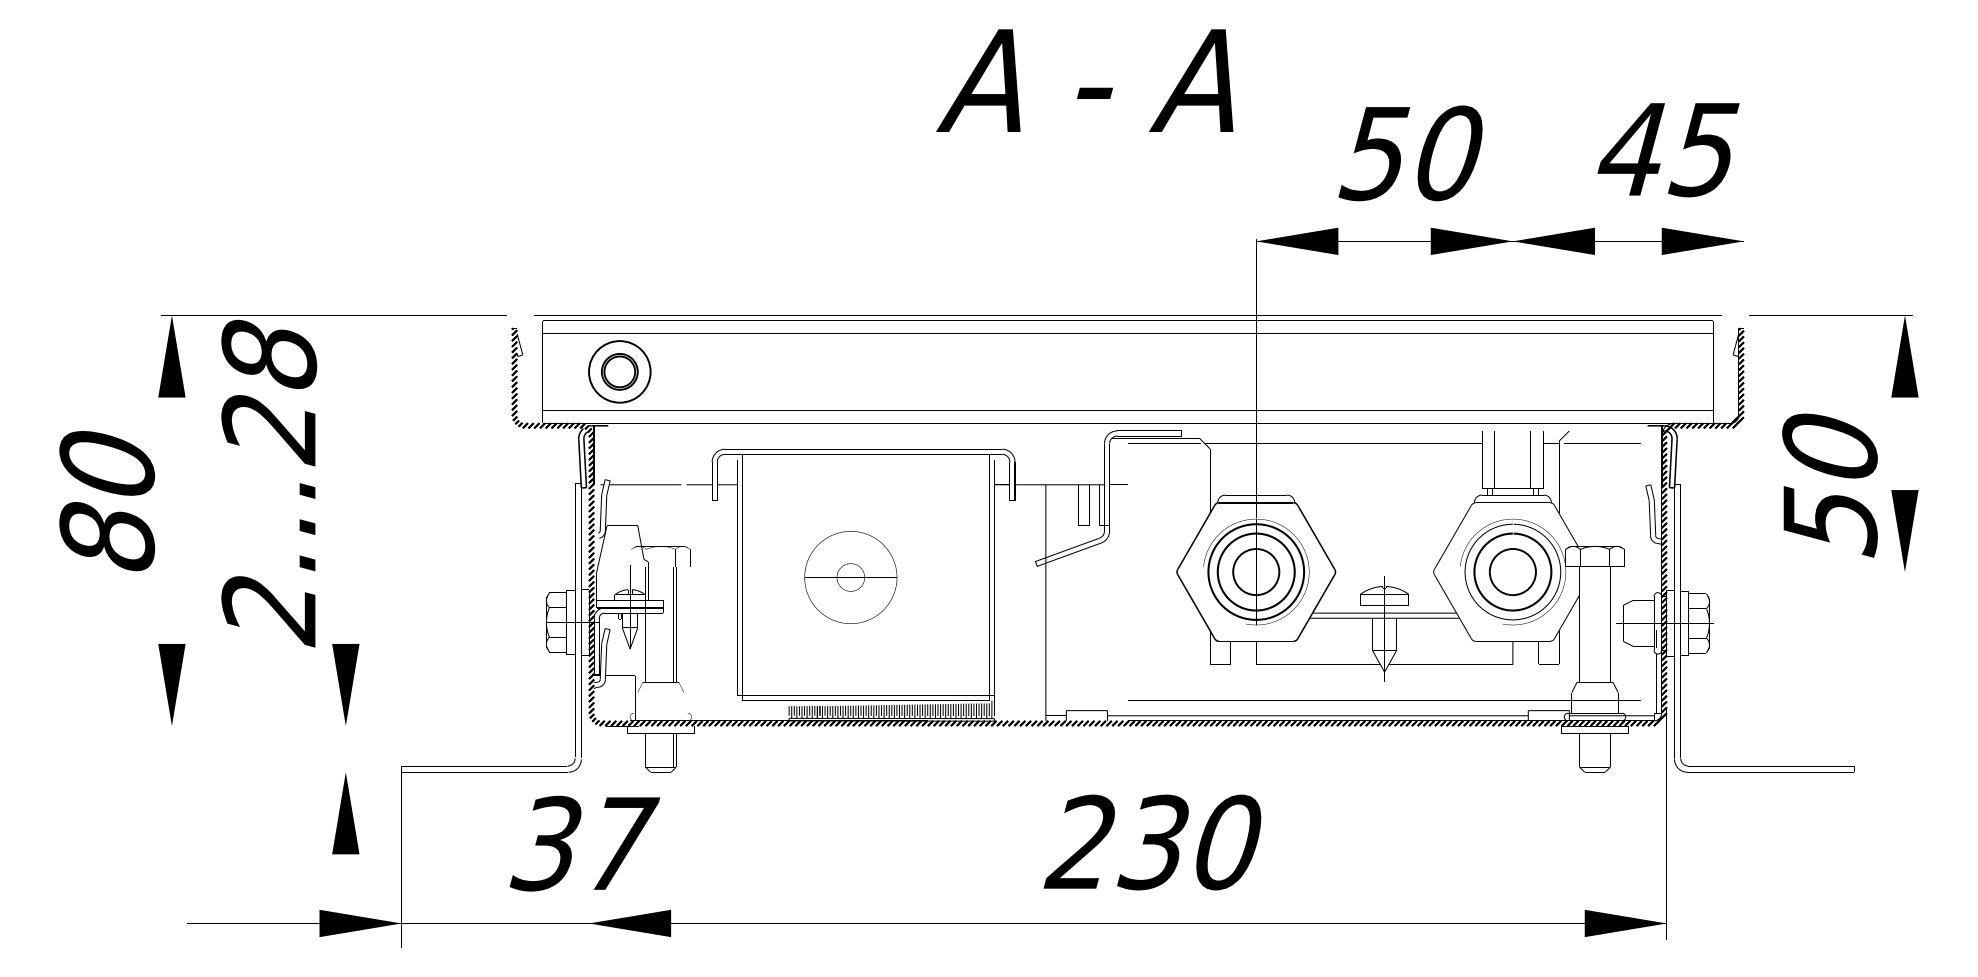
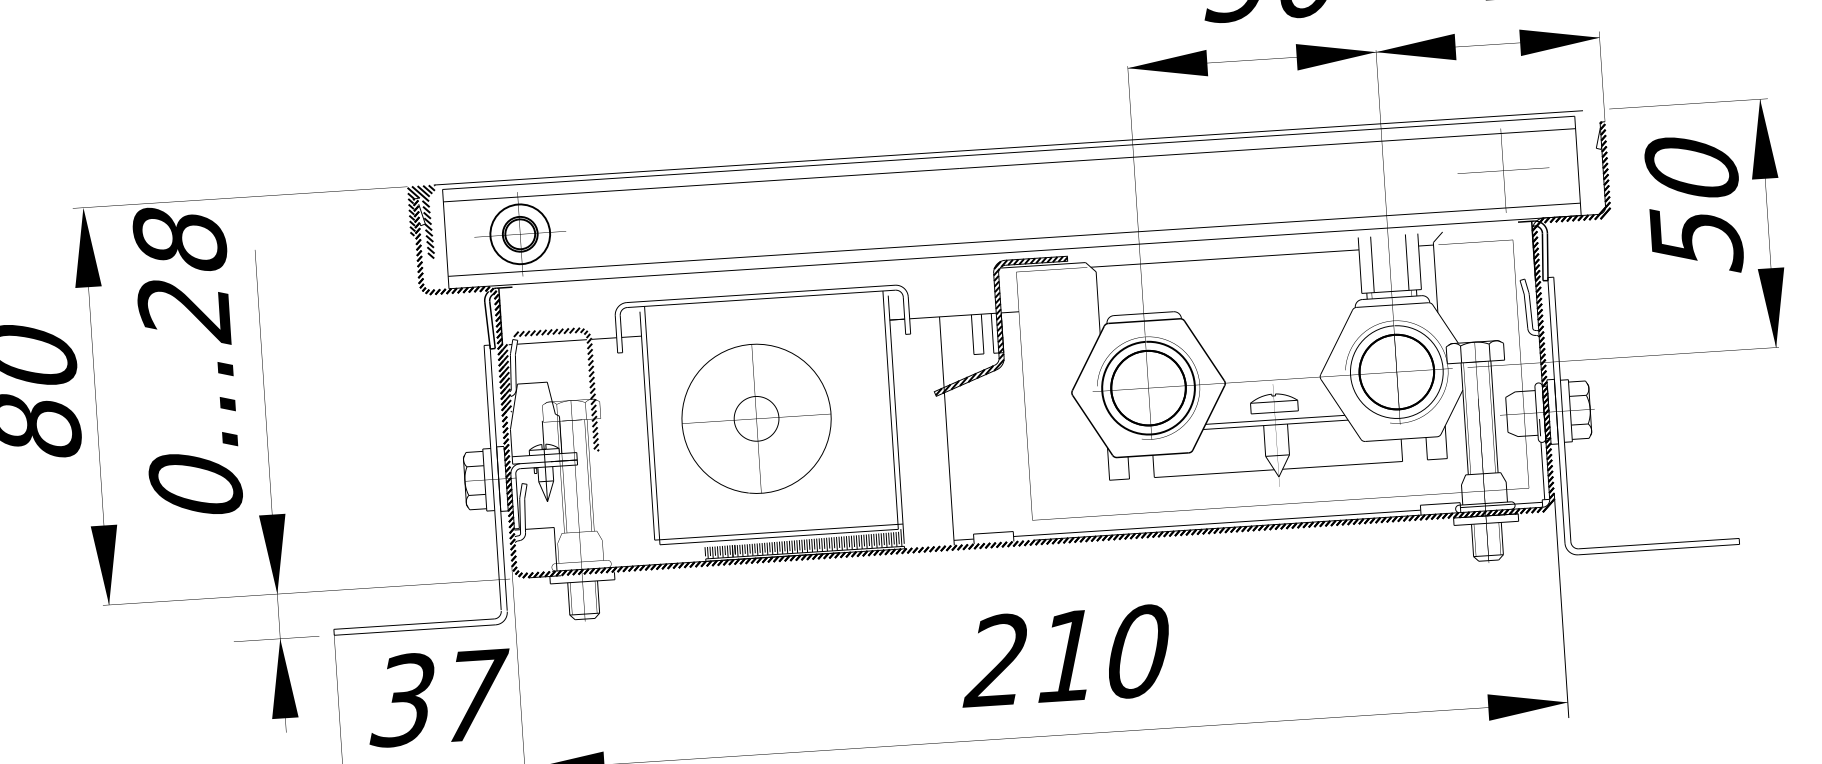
hatch: (520, 353) -> (423, 222), added
text: (1829, 485) -> (1693, 205), moved
hatch: (1108, 497) -> (1000, 325), added
hatch: (640, 535) -> (550, 391), added
circle: (1255, 571) -> (1147, 387), size x1.67
circle: (1512, 571) -> (1396, 371), size x1.67
part: (850, 577) -> (756, 418), size x1.67
text: (269, 611) -> (196, 488), 2...28 -> 0...28
text: (1152, 842) -> (1065, 656), 230 -> 210
text: (584, 843) -> (439, 697), moved

